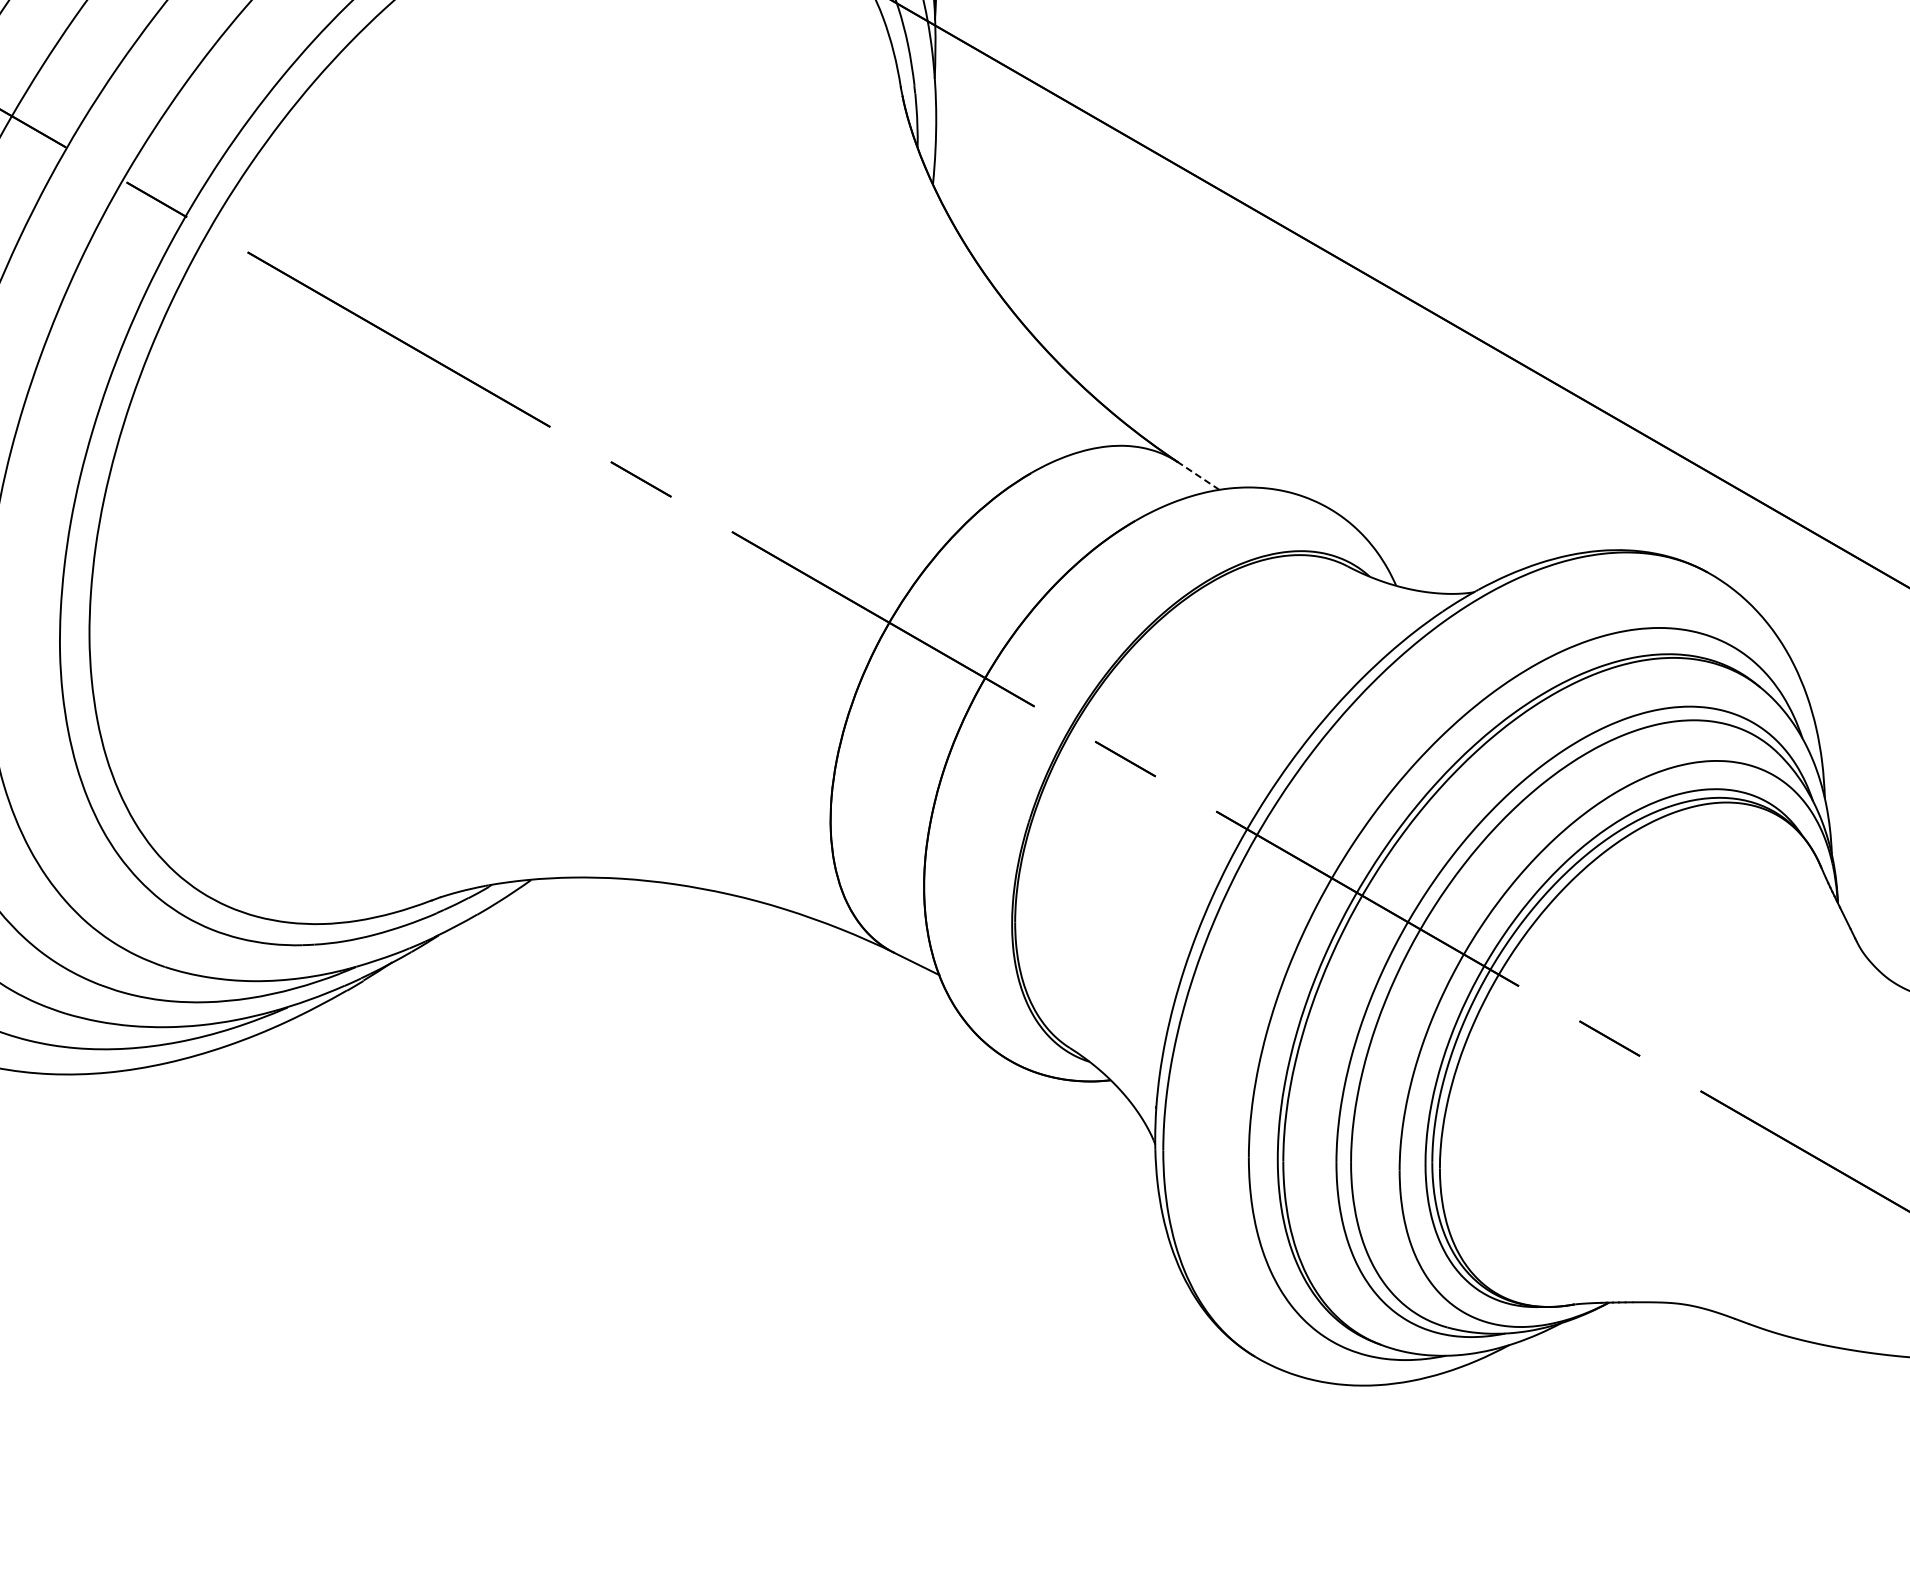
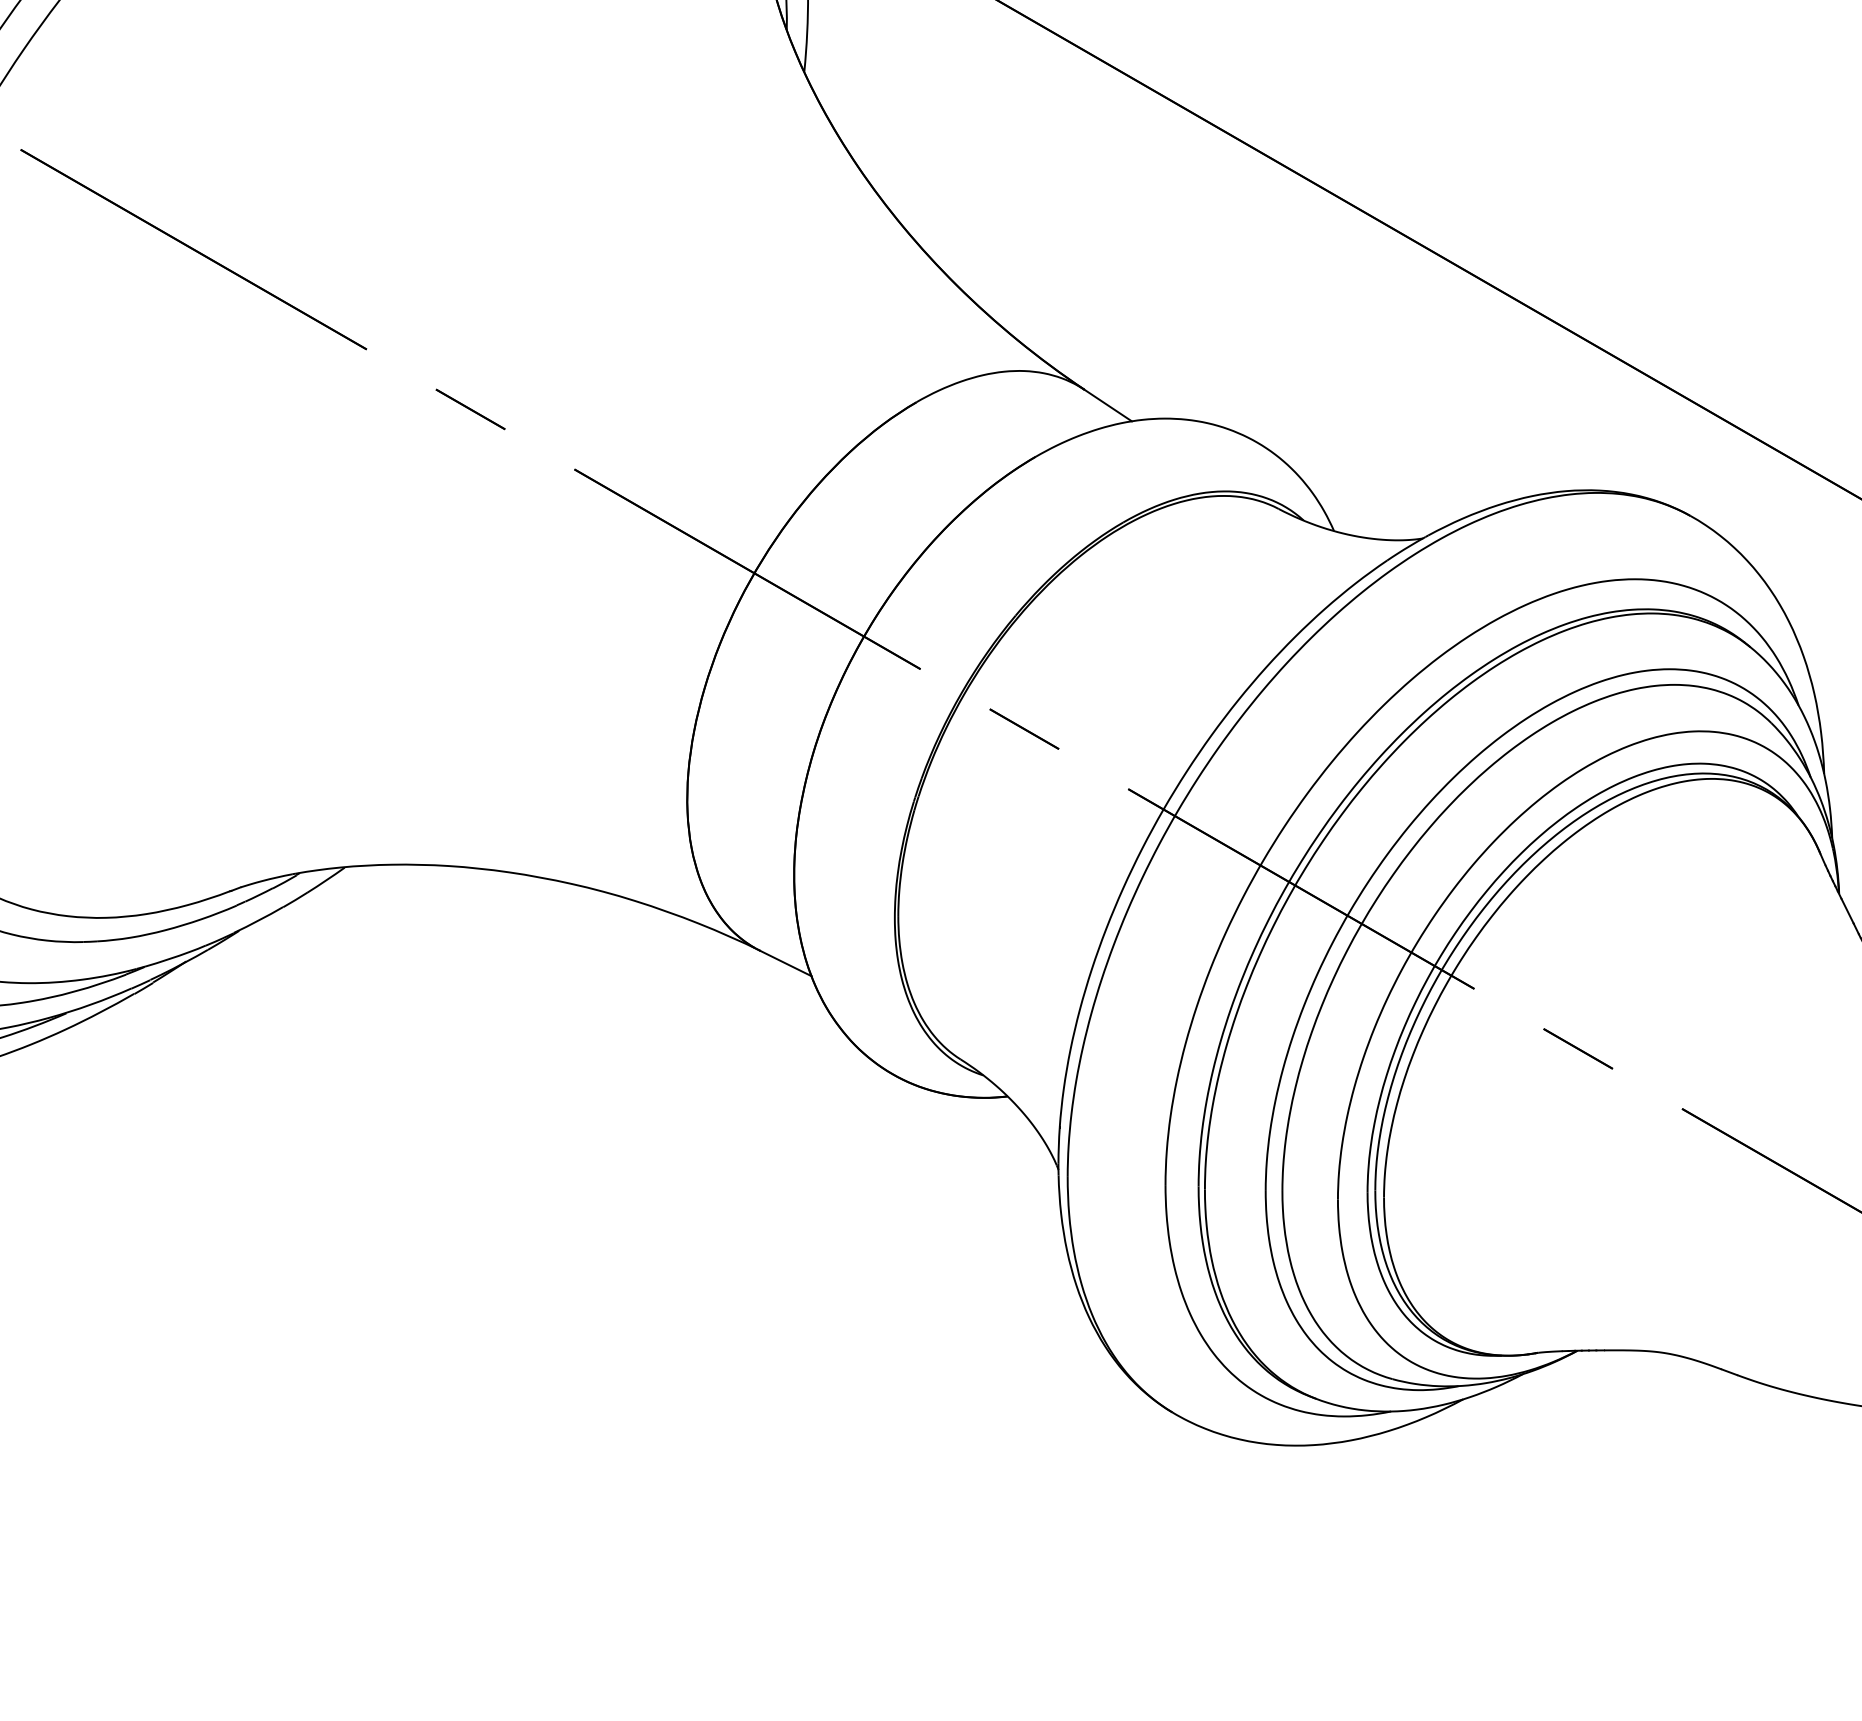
line: (1198, 476) -> (1107, 406), dashed -> solid

